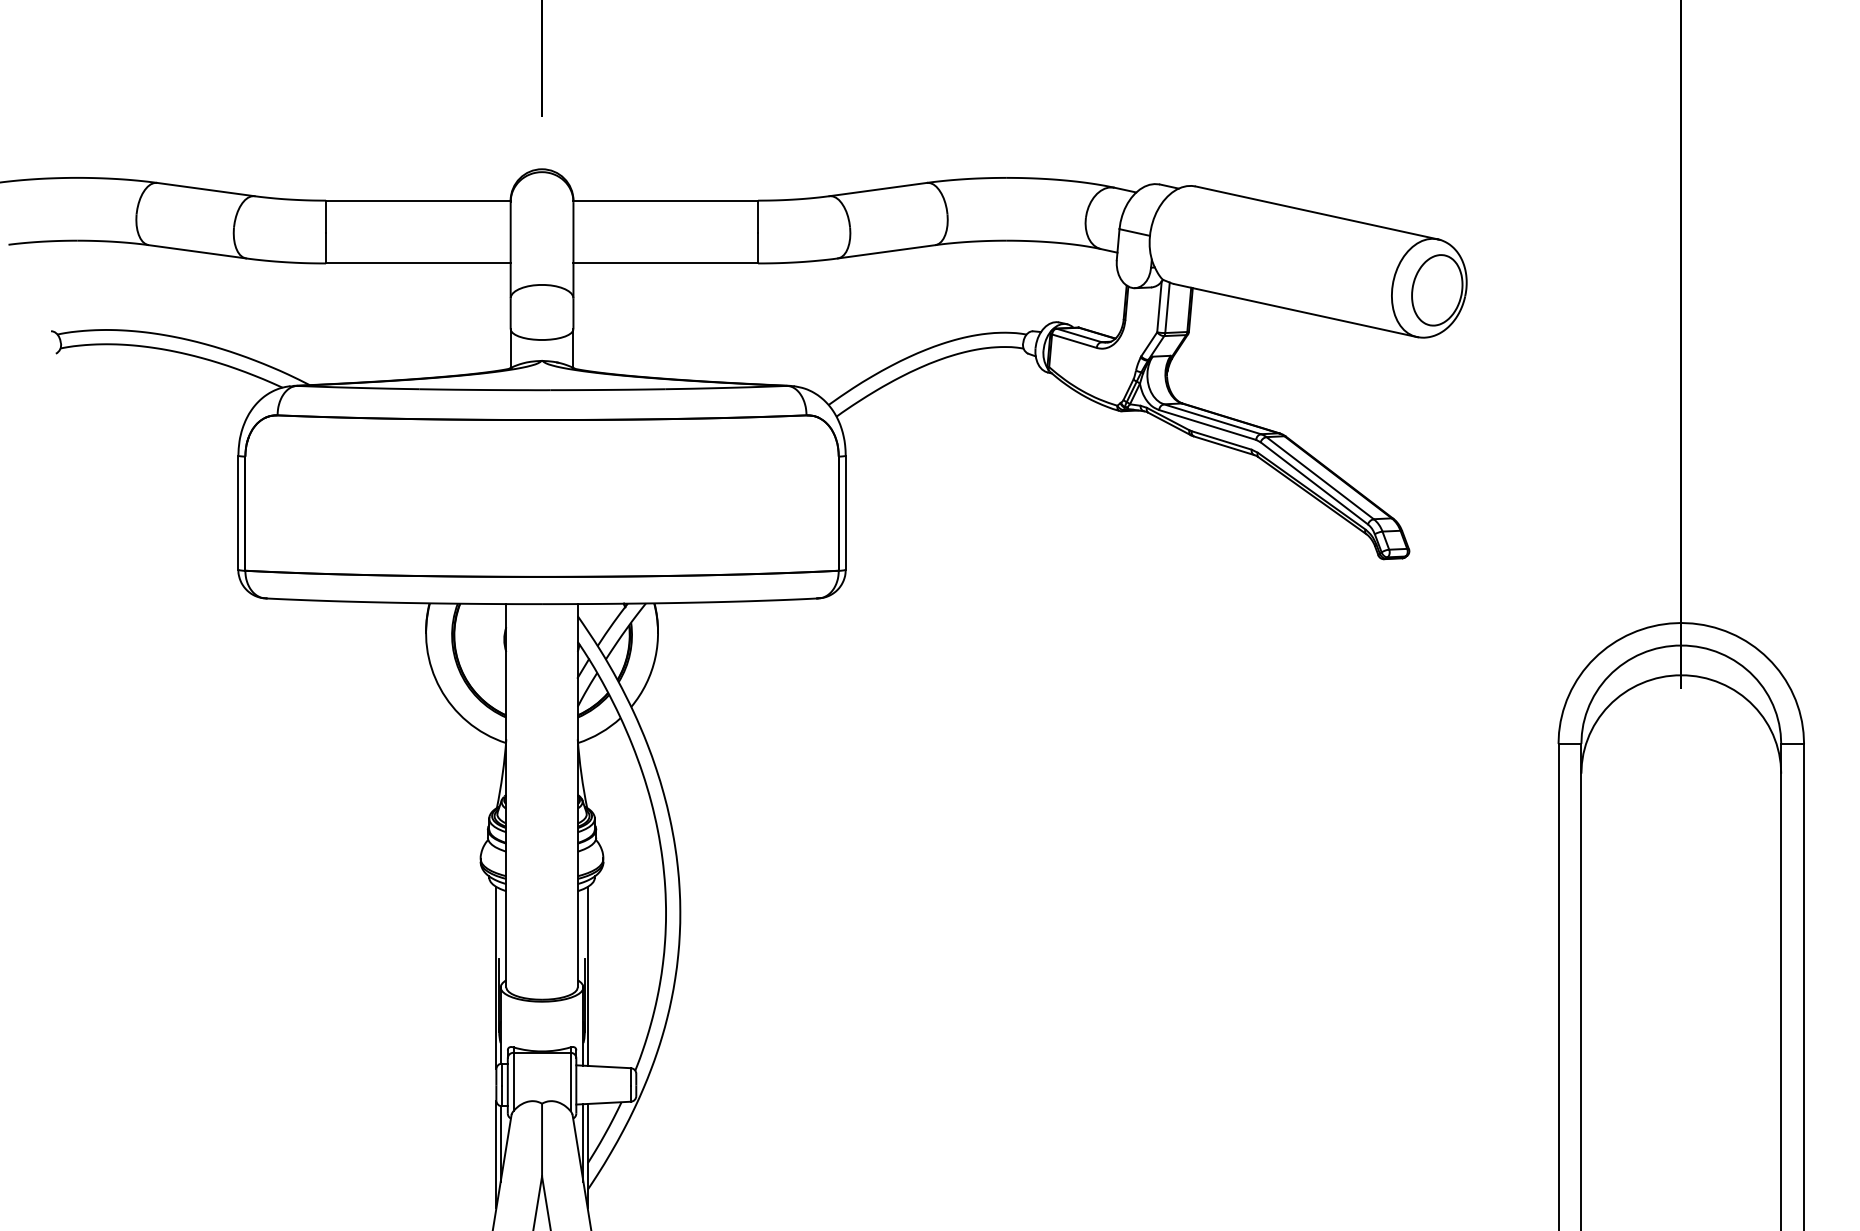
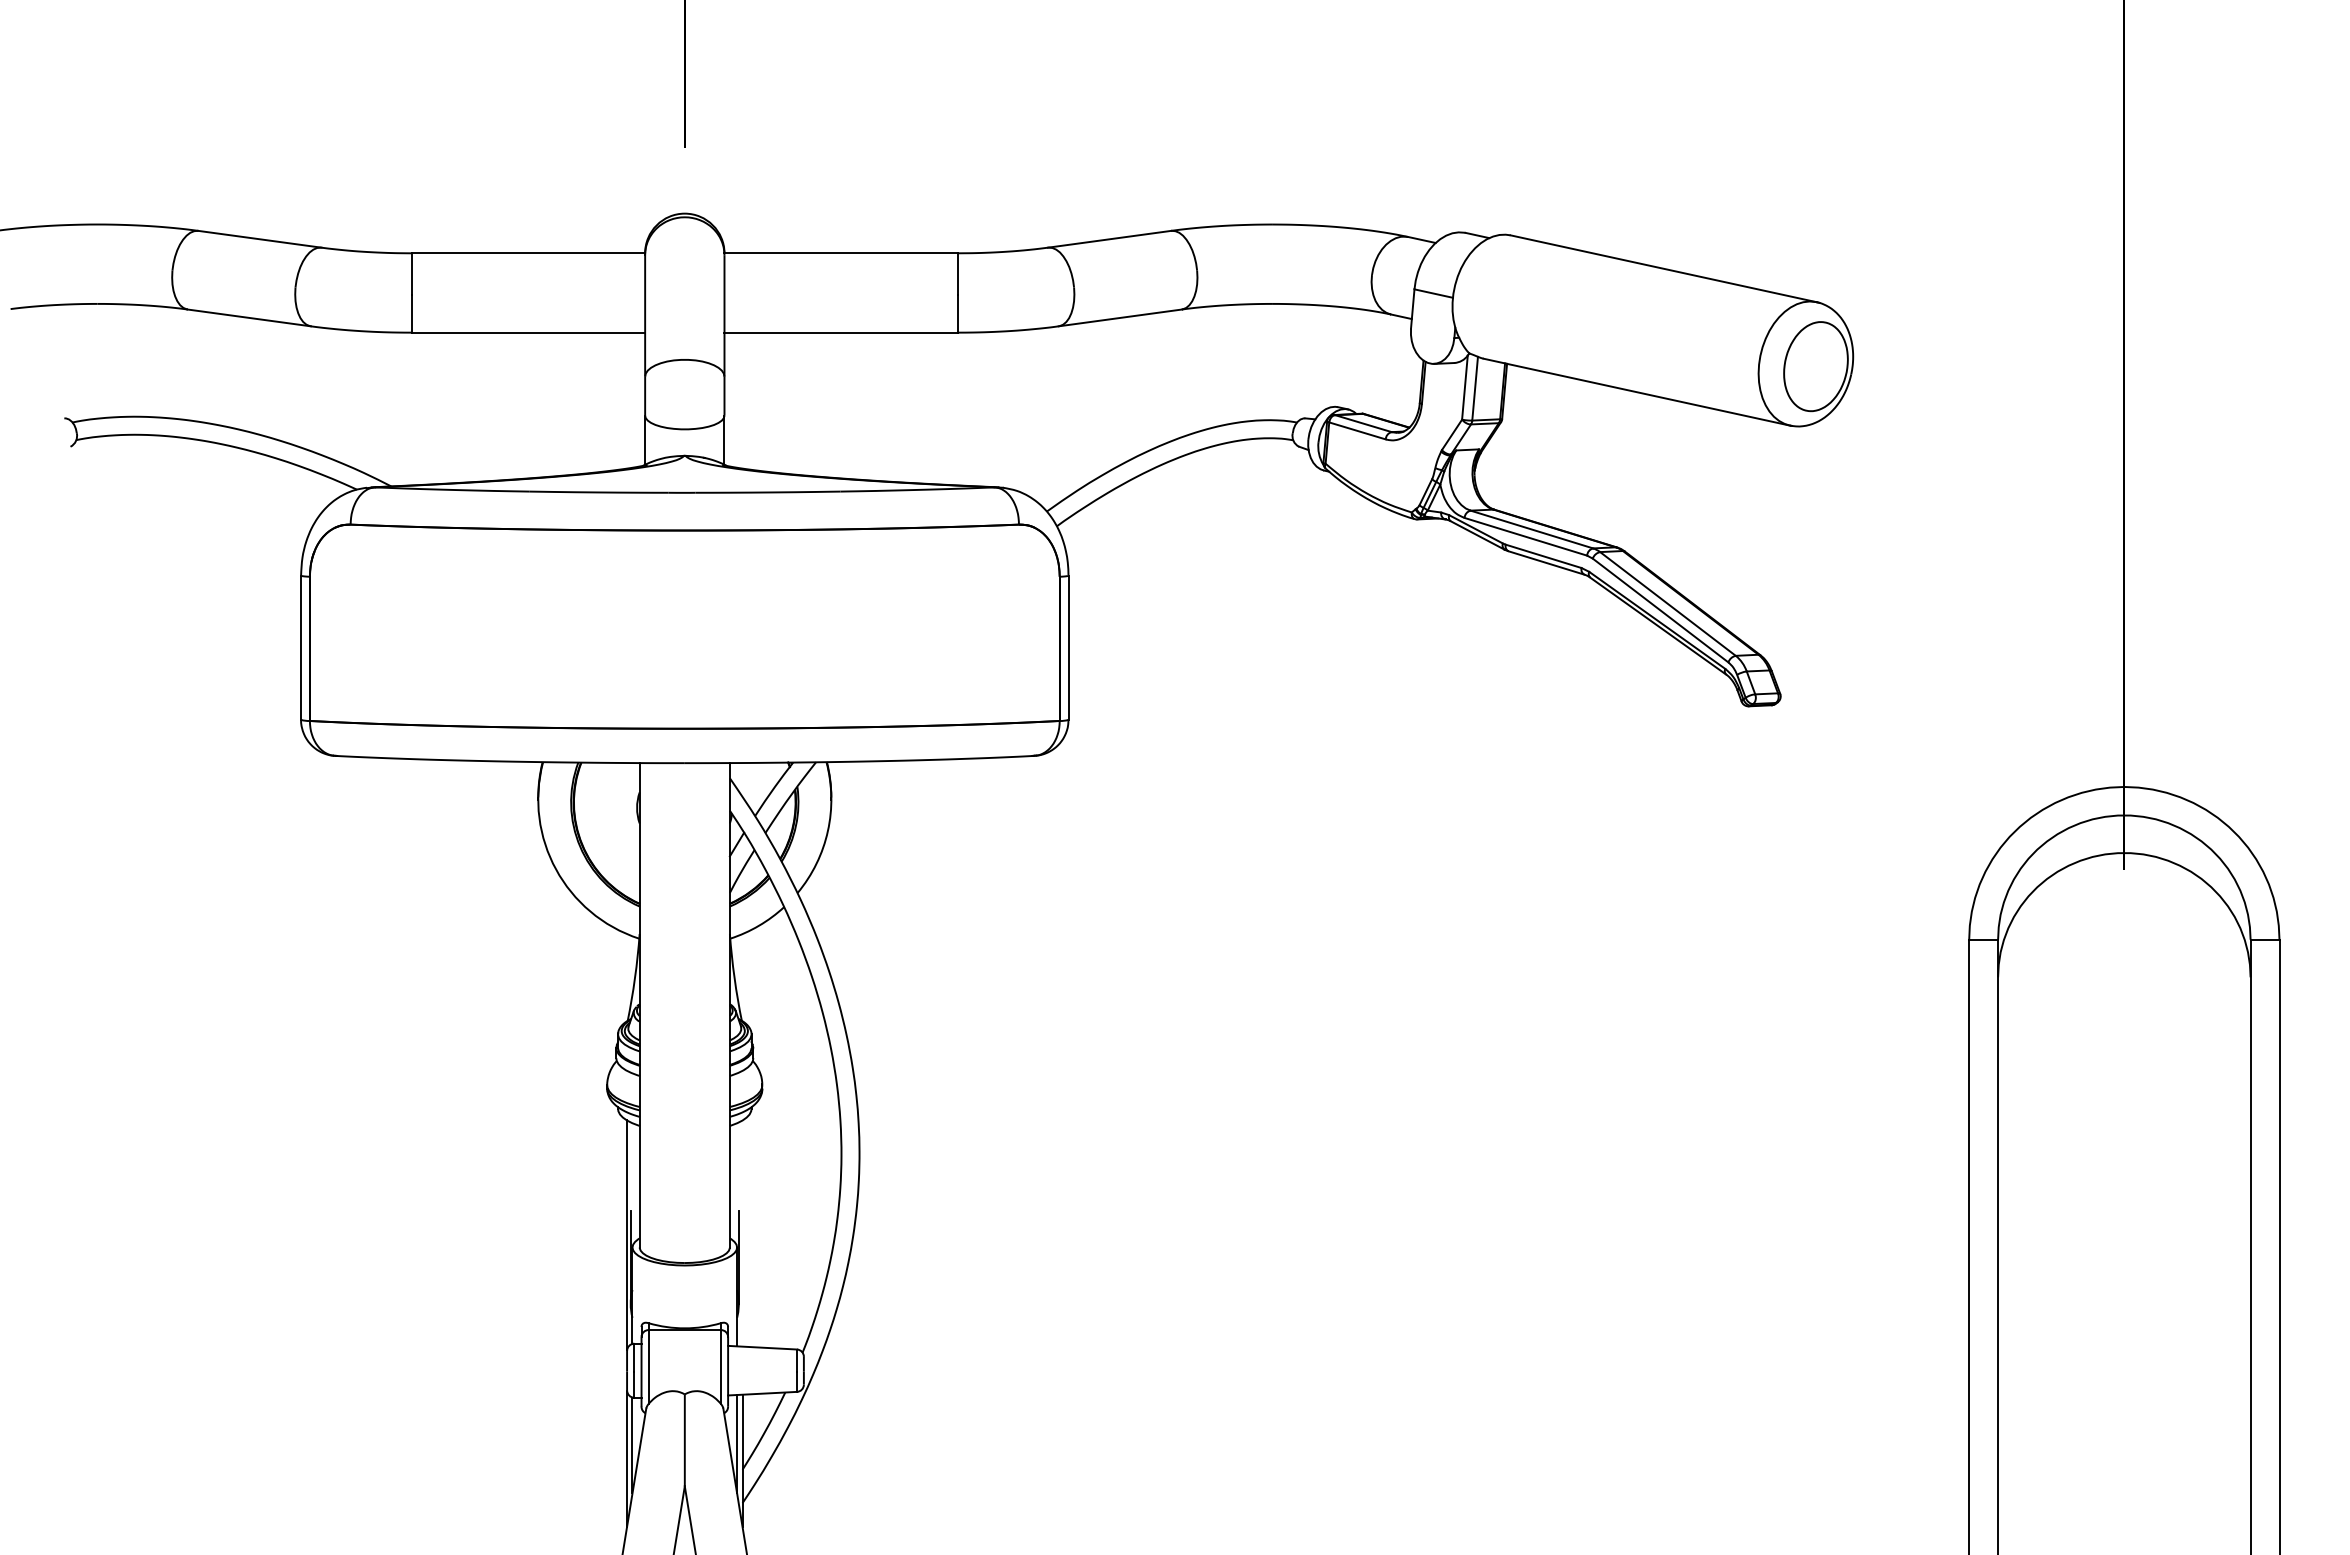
line: (587, 976) -> (742, 1233), removed

